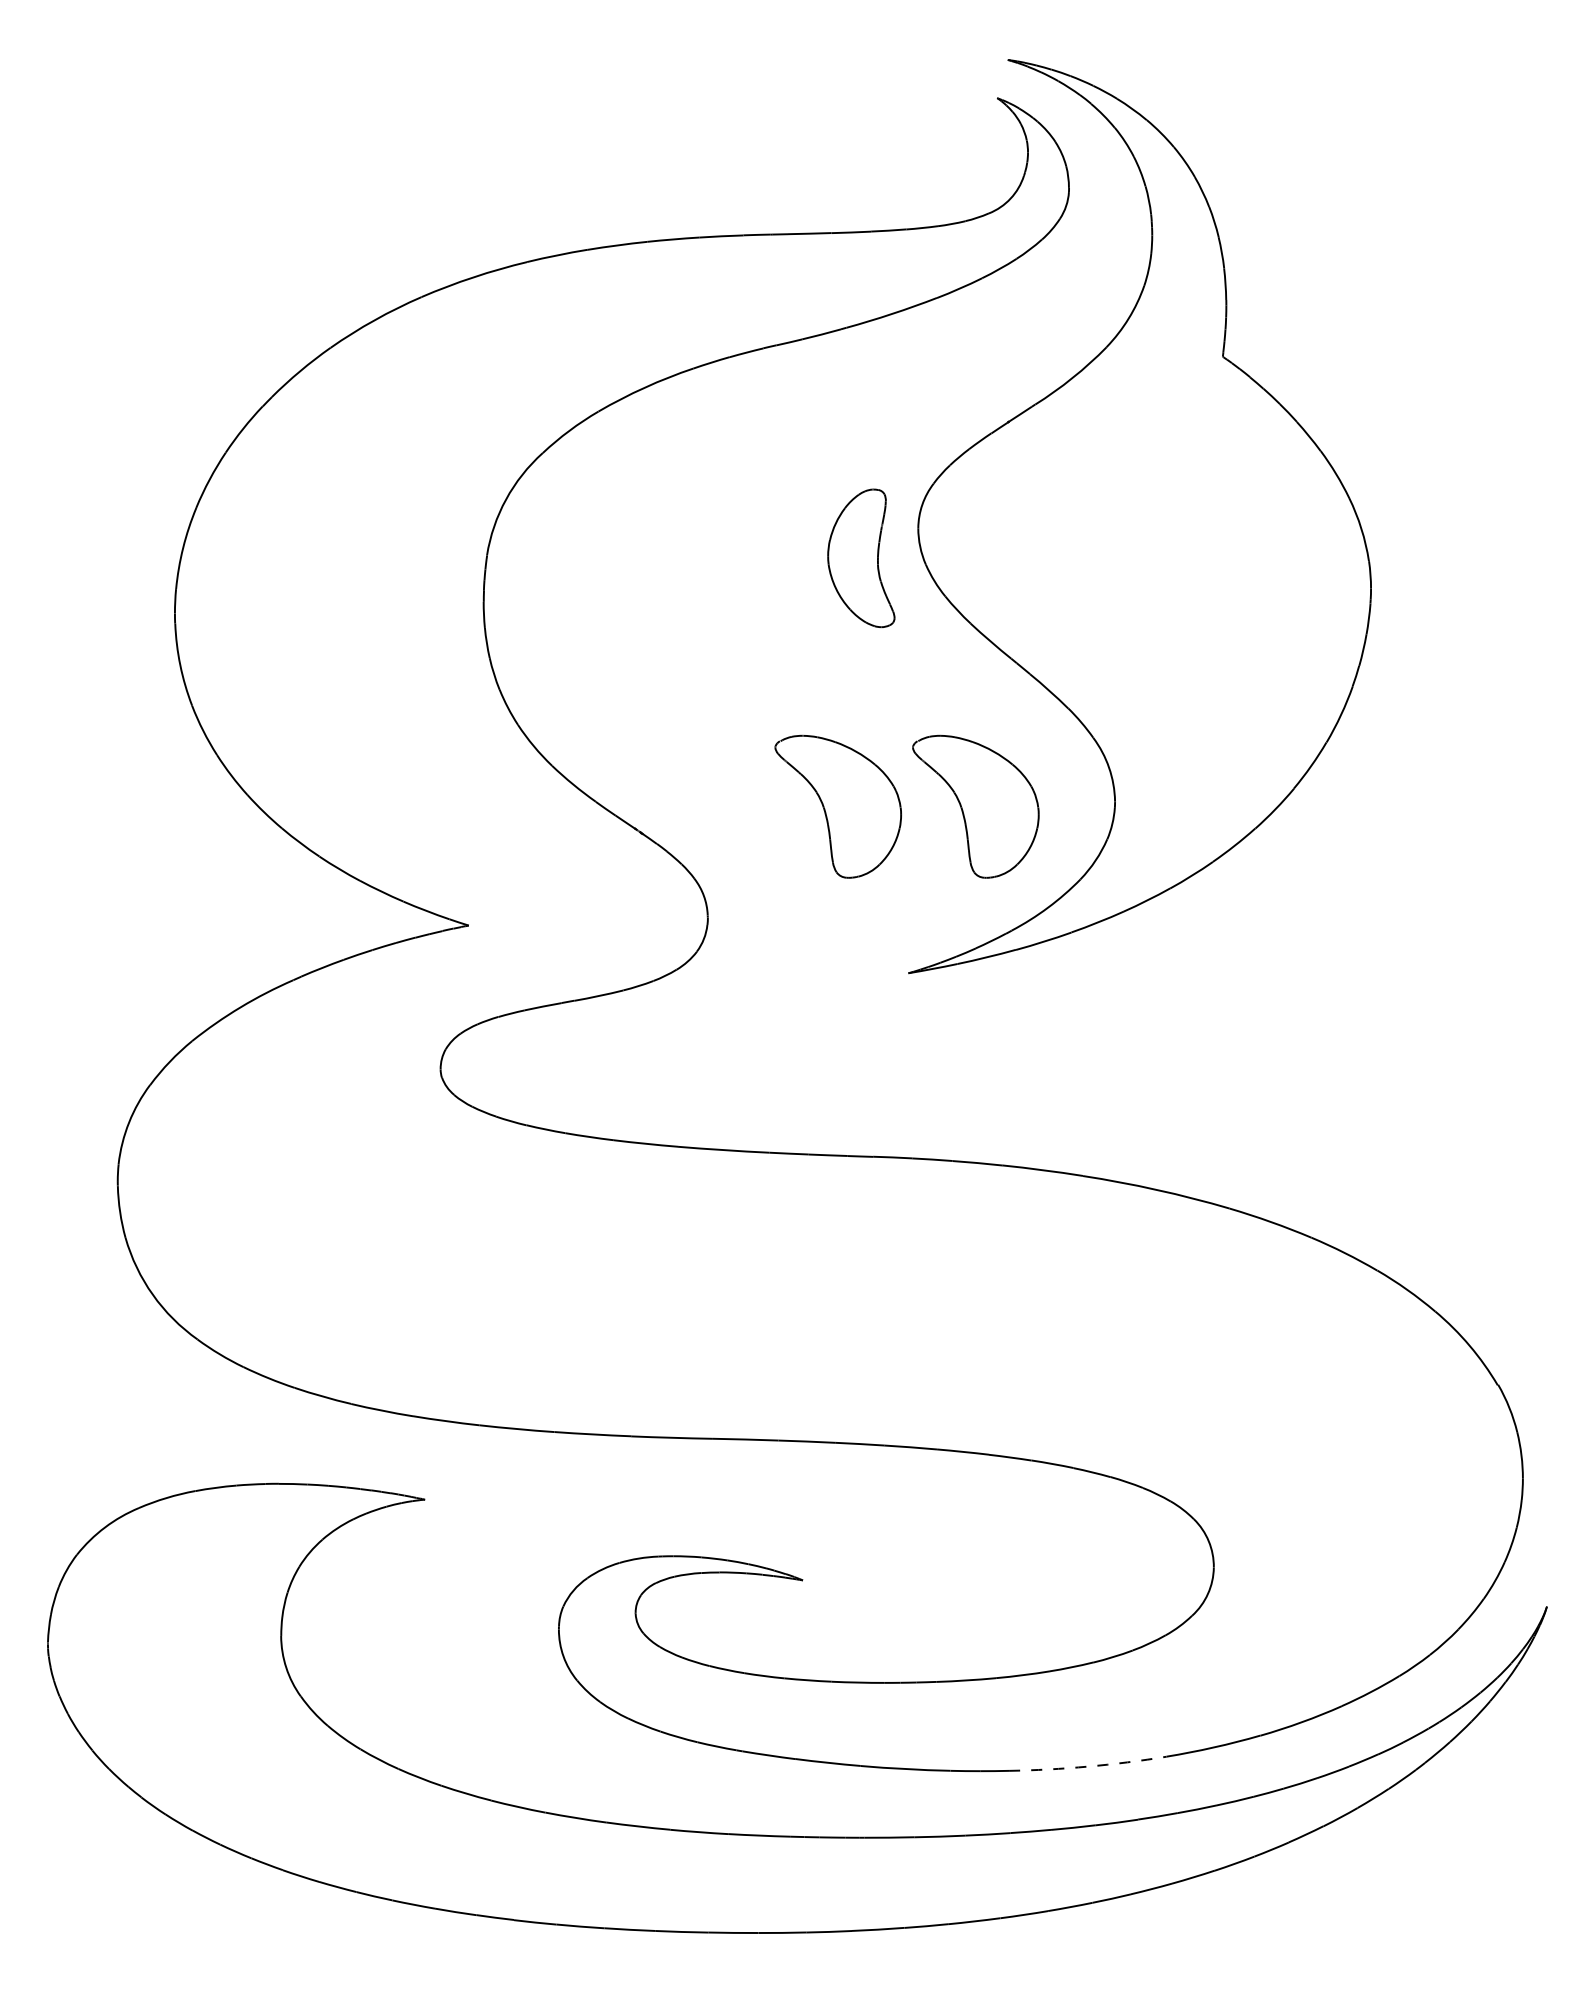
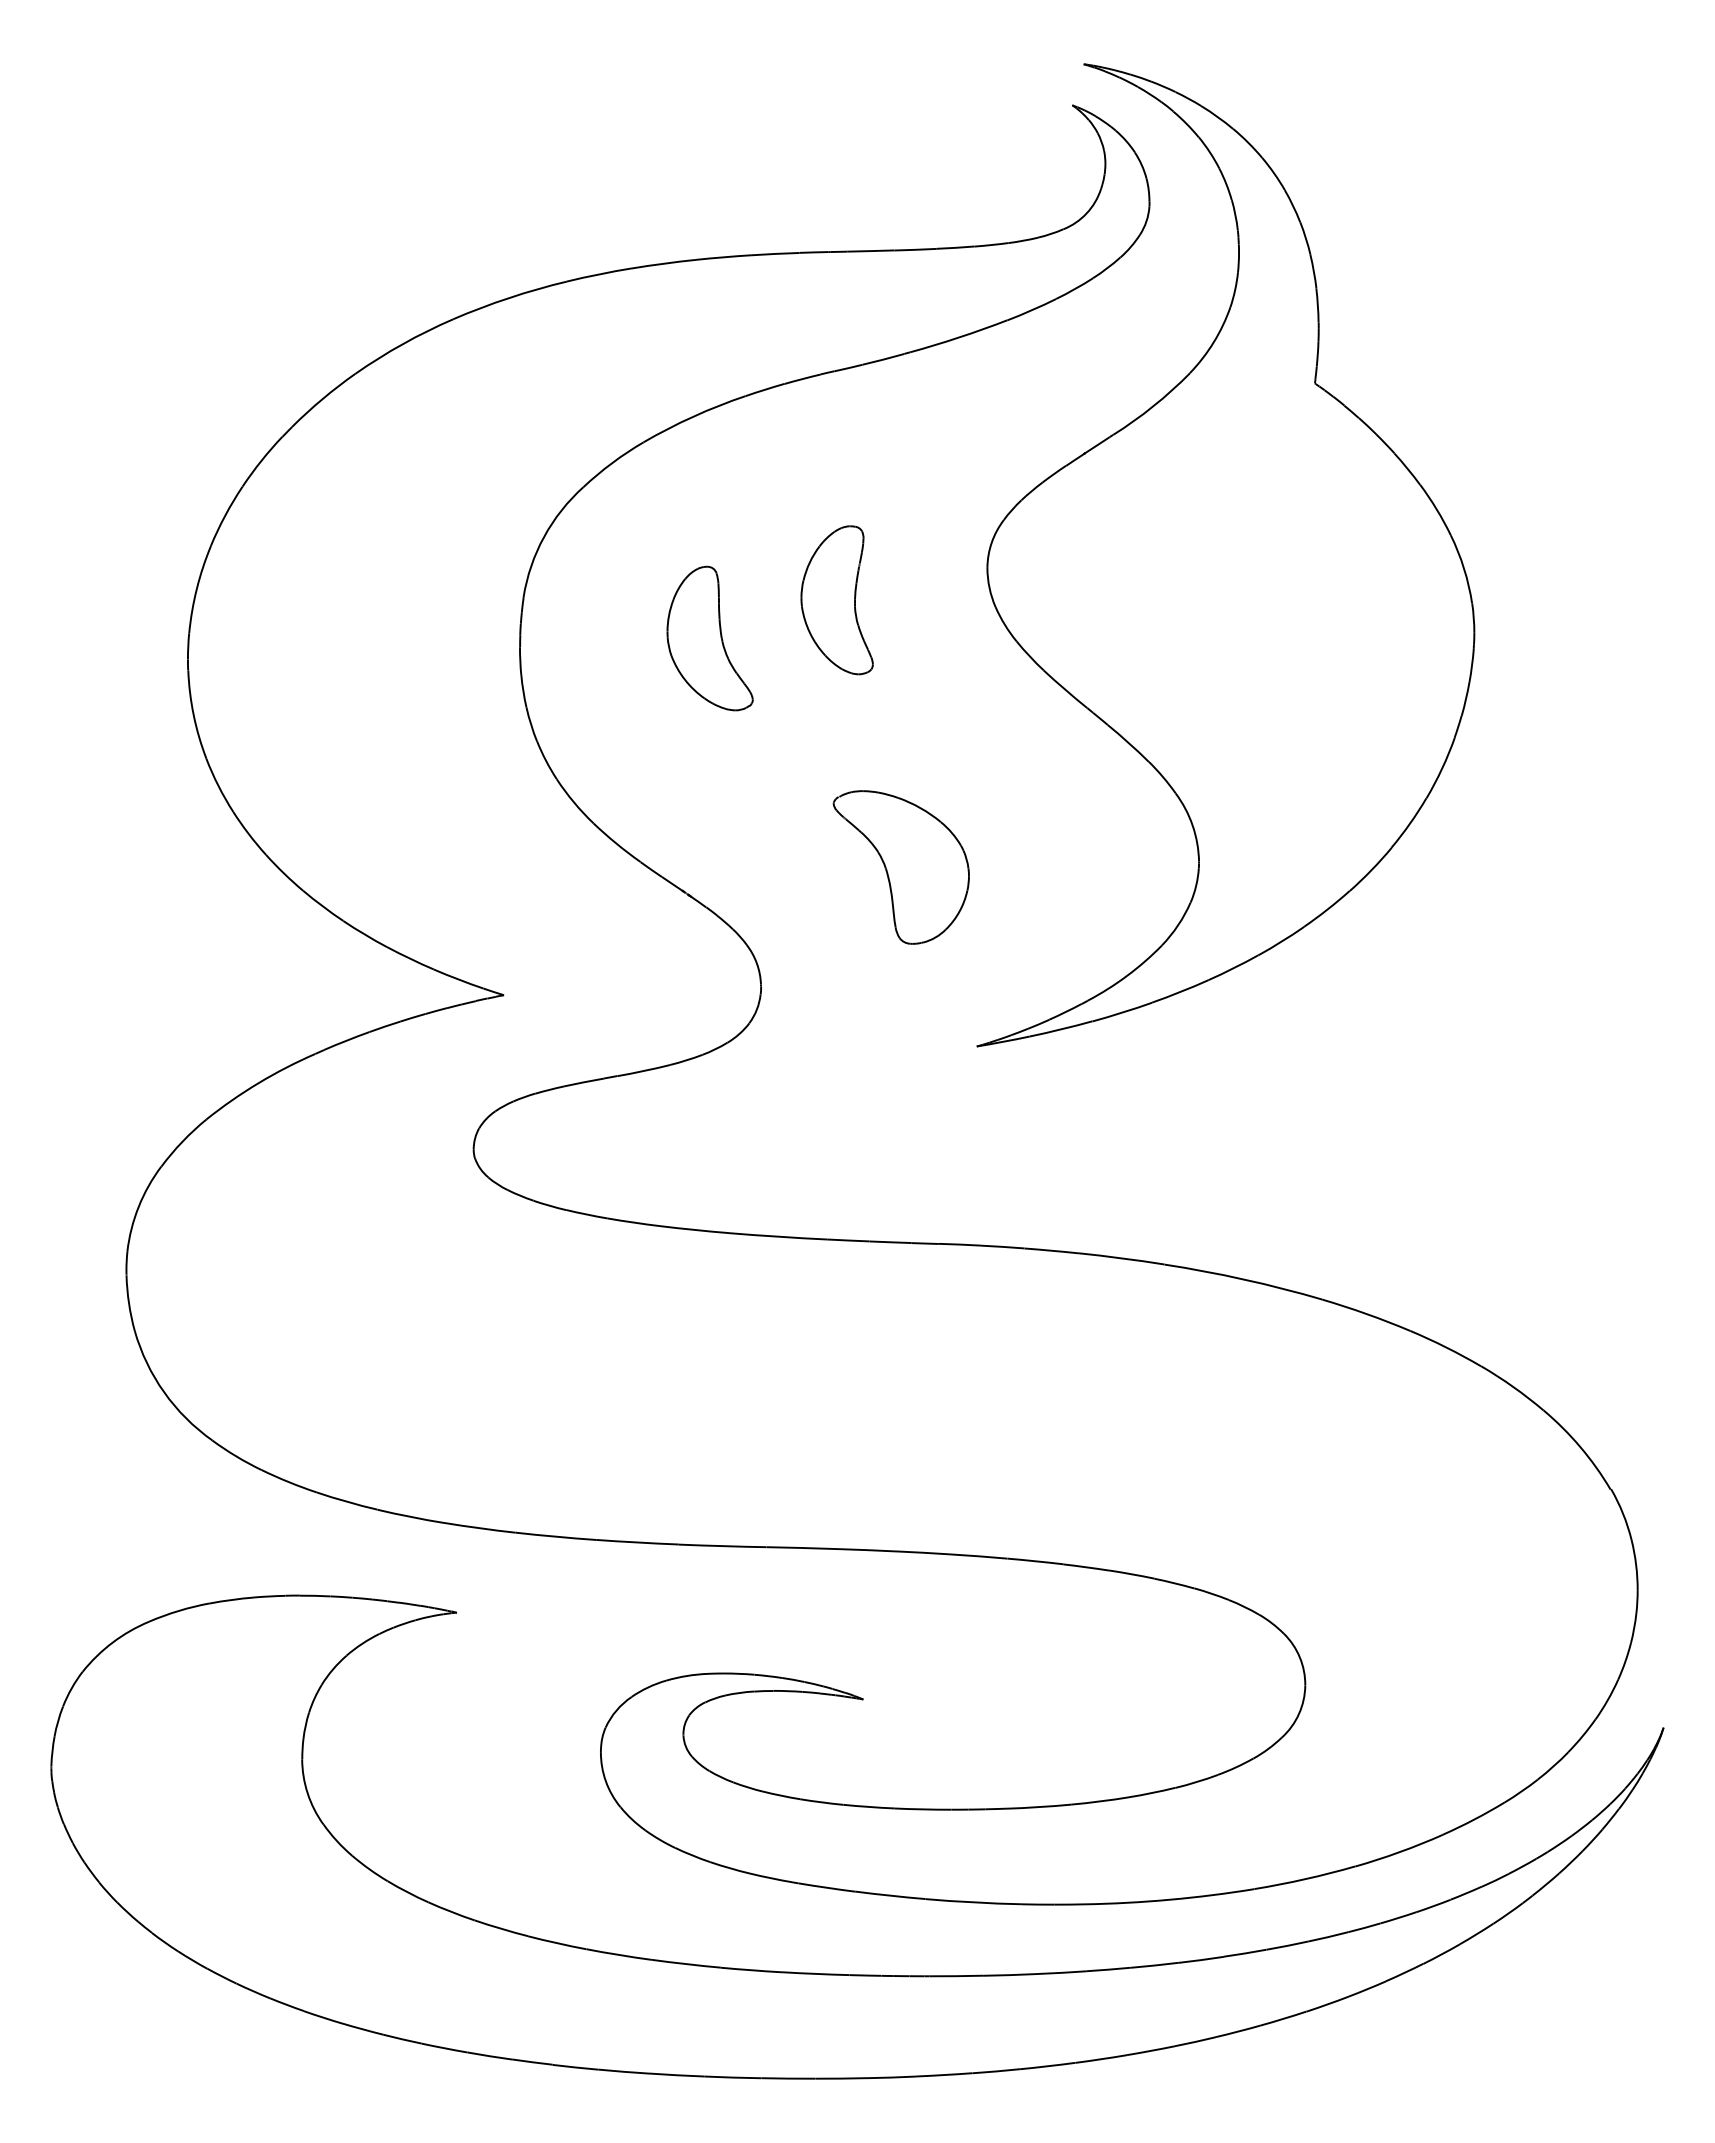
part: (860, 558) -> (836, 600), moved
part: (659, 593) -> (709, 638), added
part: (975, 806) -> (1048, 867), removed
arc: (1088, 1766) -> (1170, 1899), dashed -> solid

